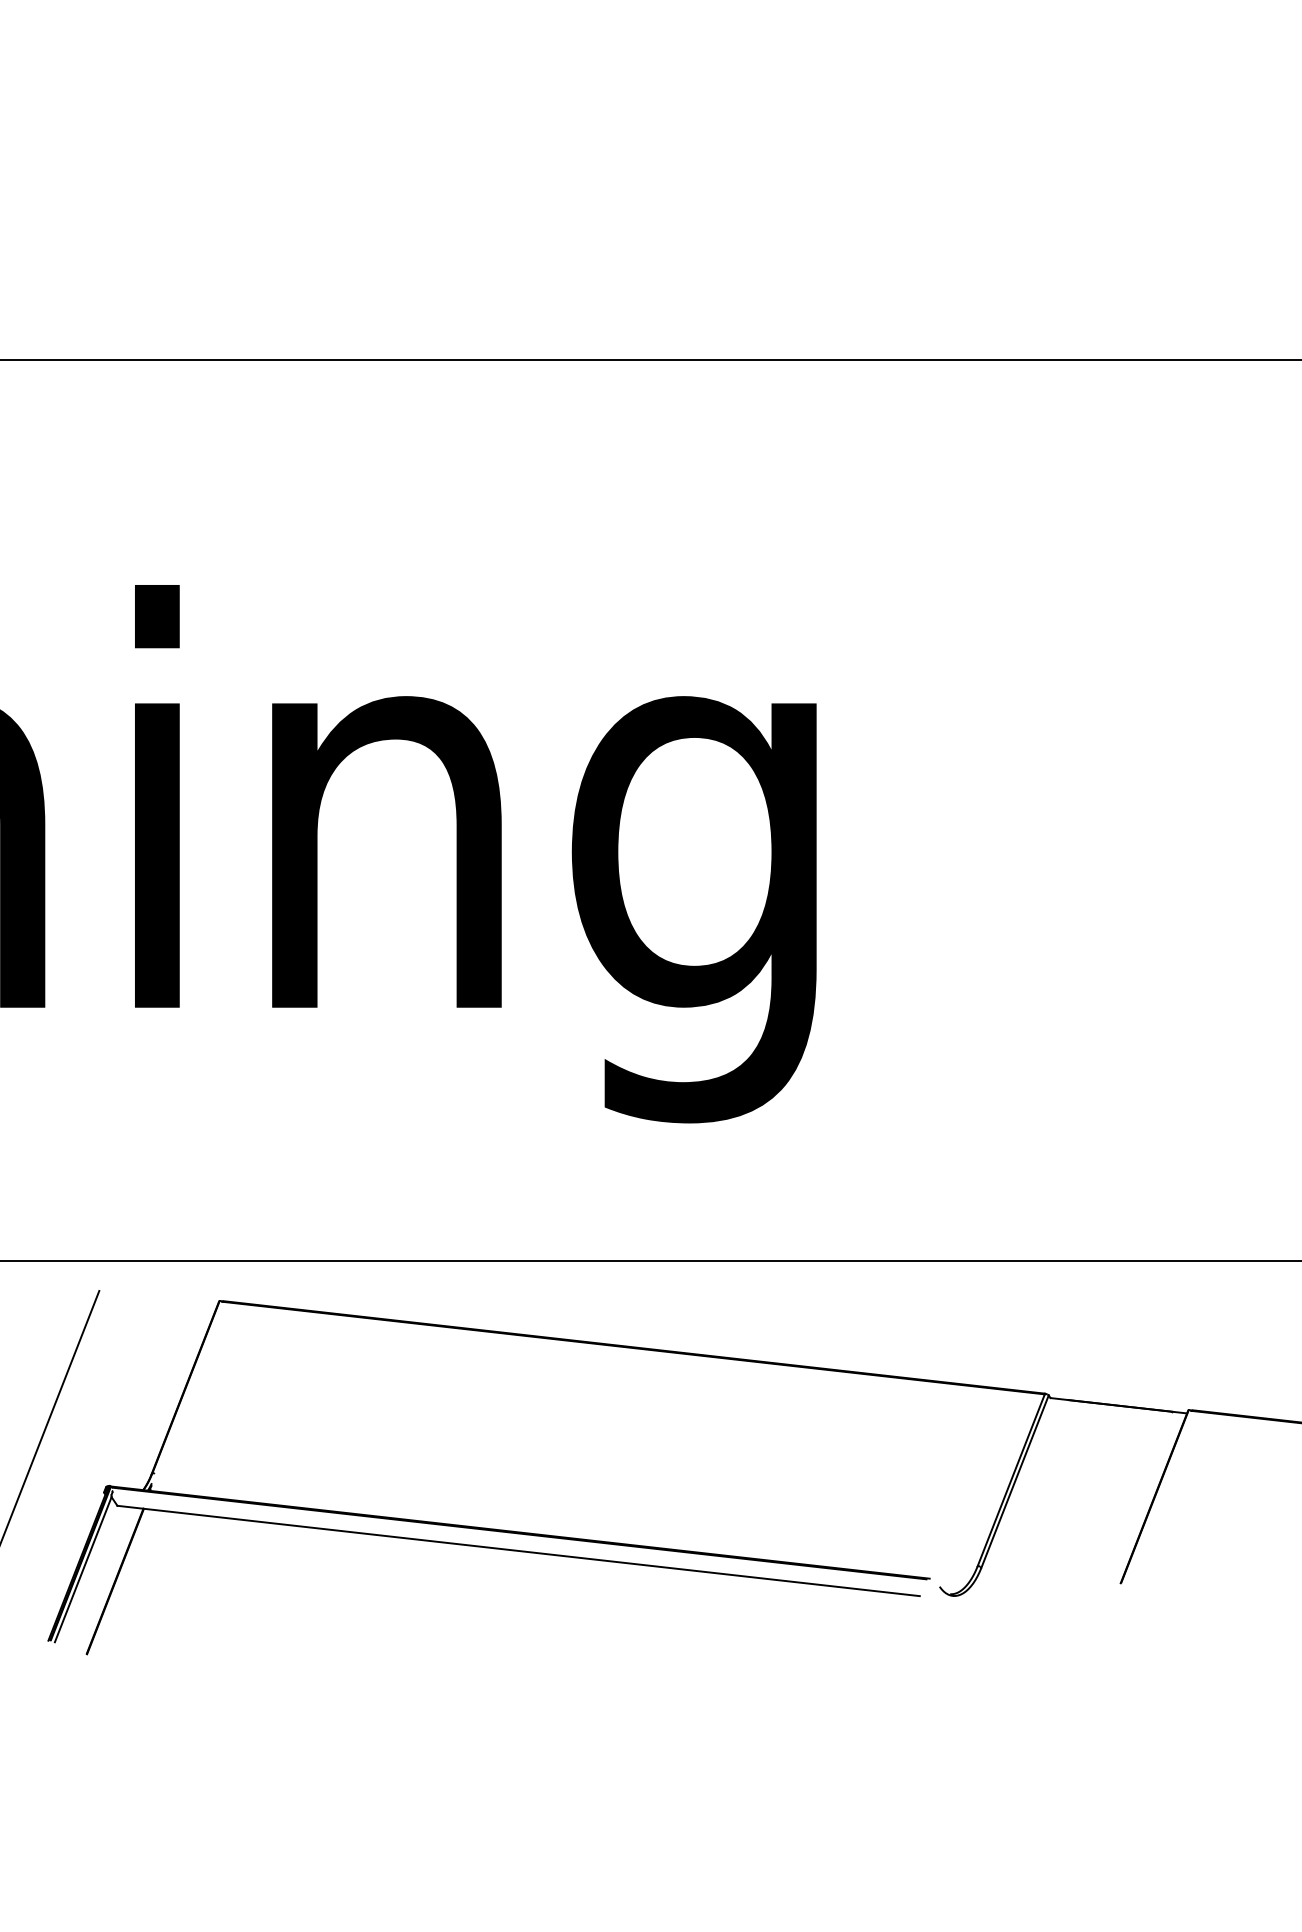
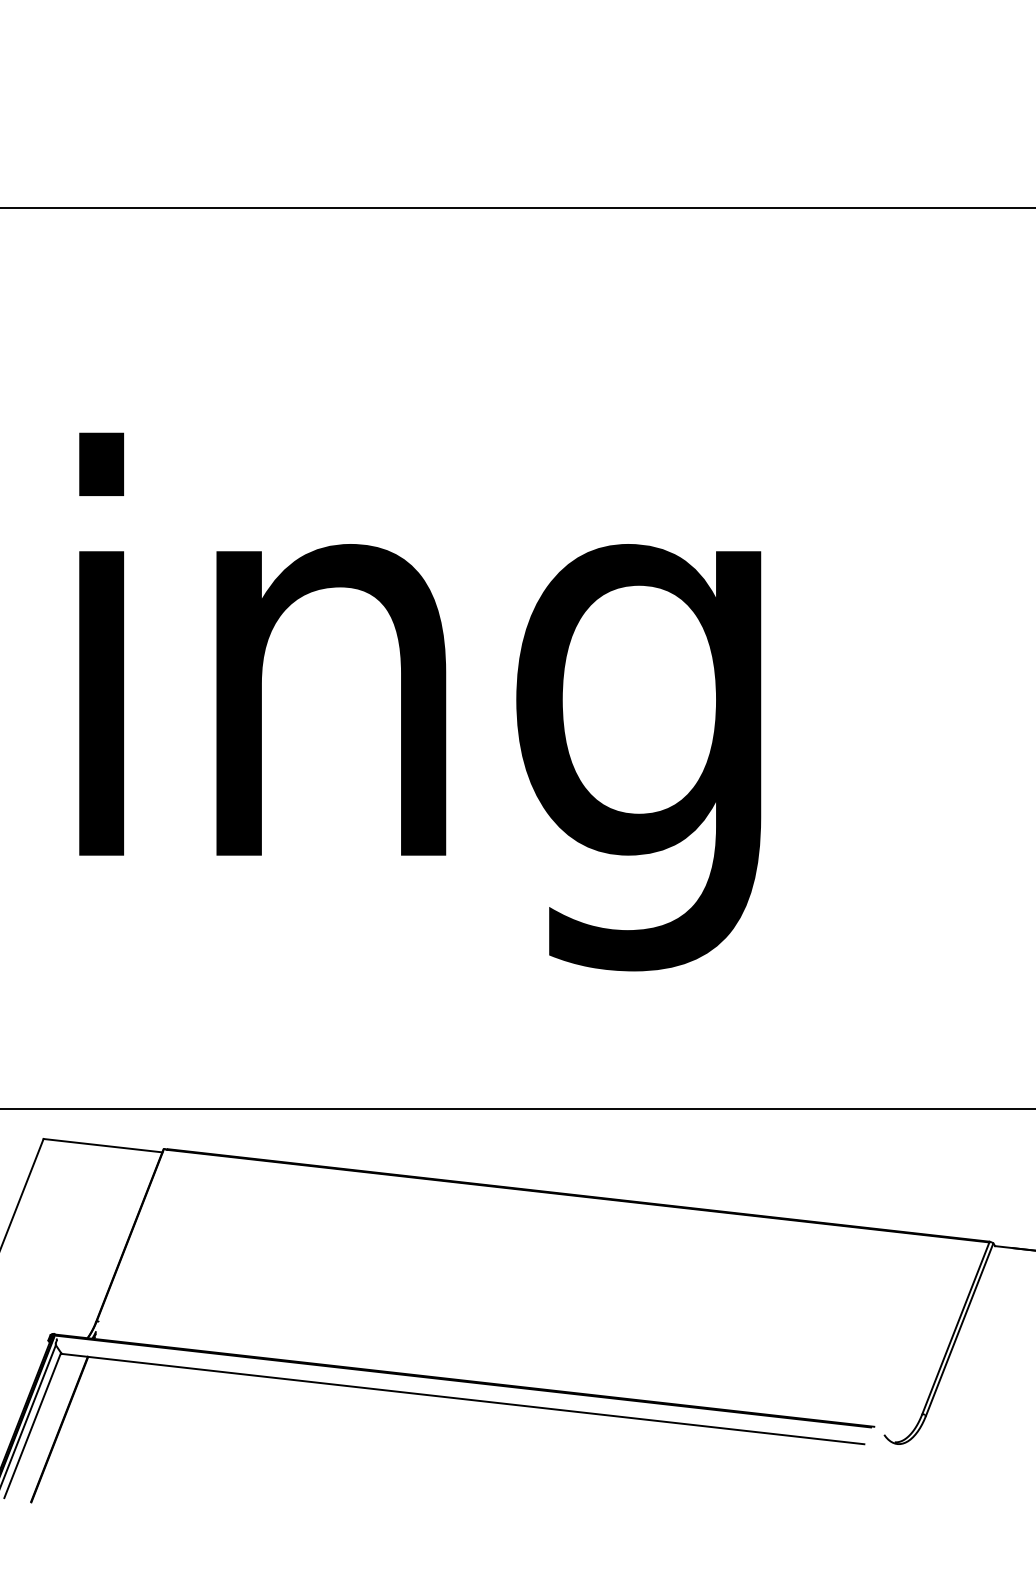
line: (158, 1297) -> (102, 1145), added
line: (88, 1576) -> (32, 1424), added

